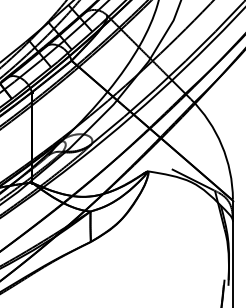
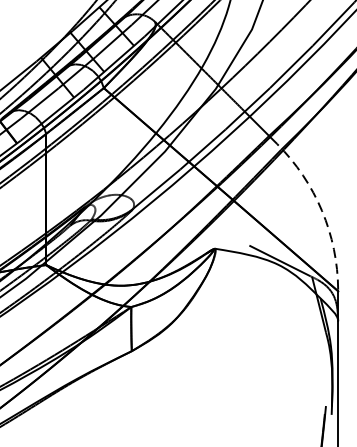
arc: (221, 145) -> (321, 211), solid -> dashed

